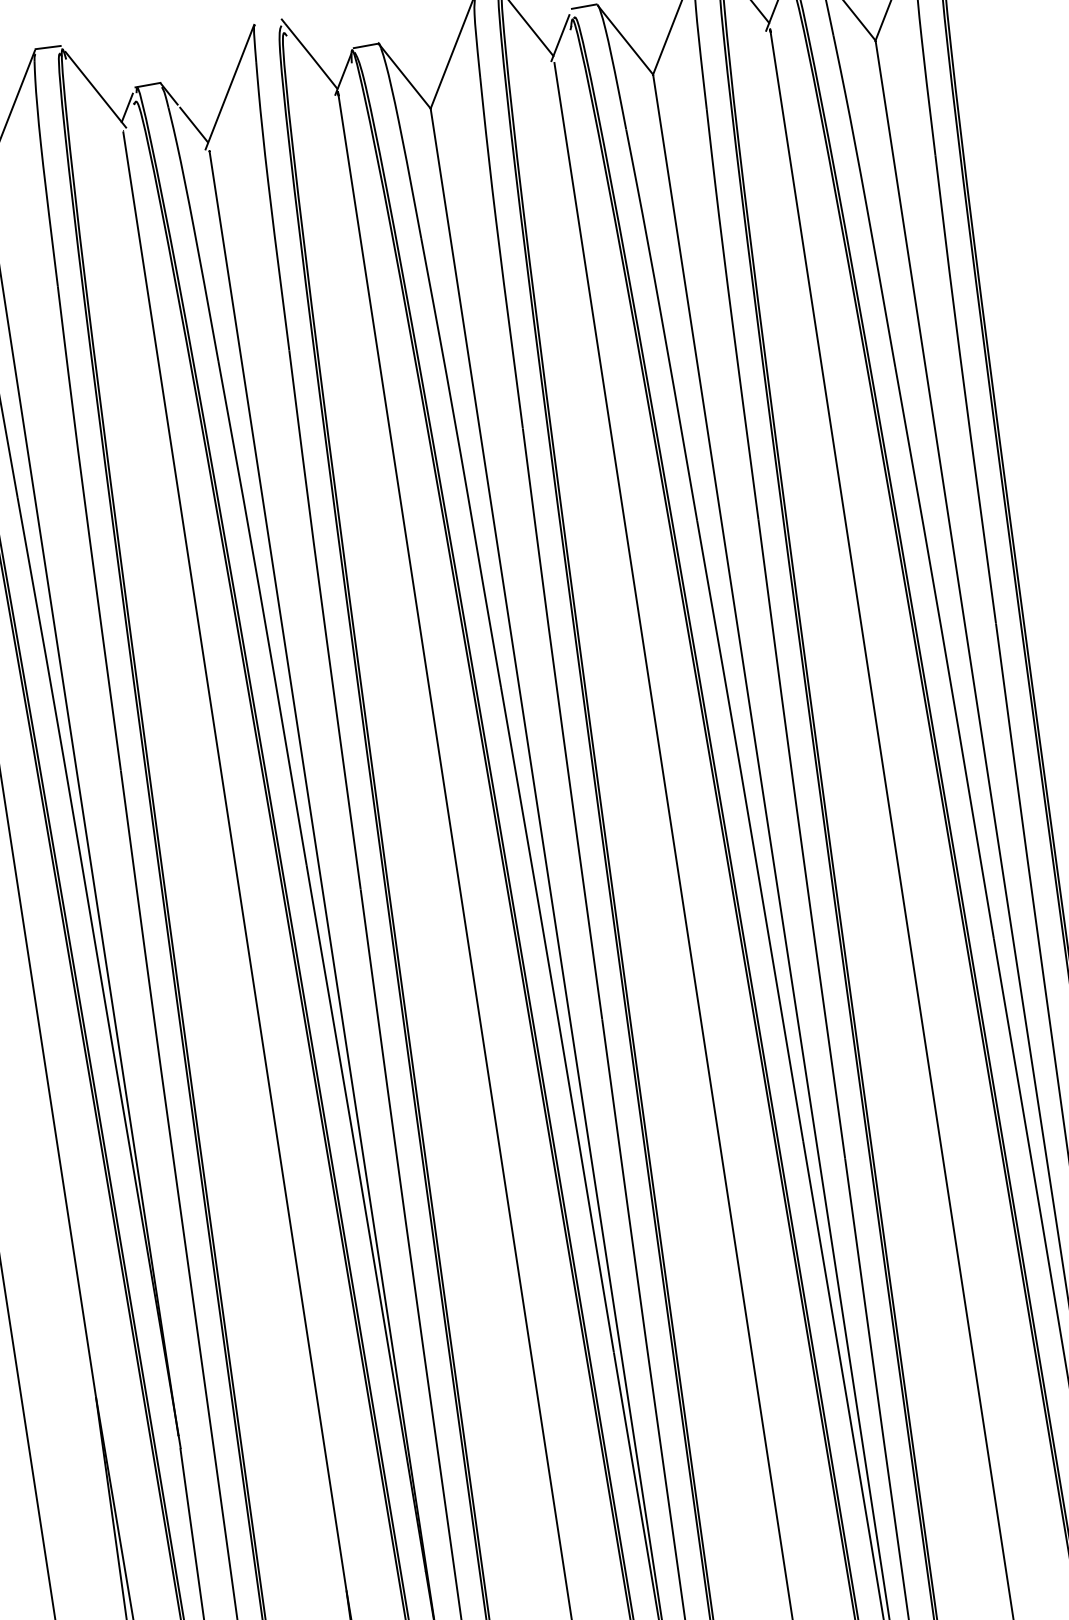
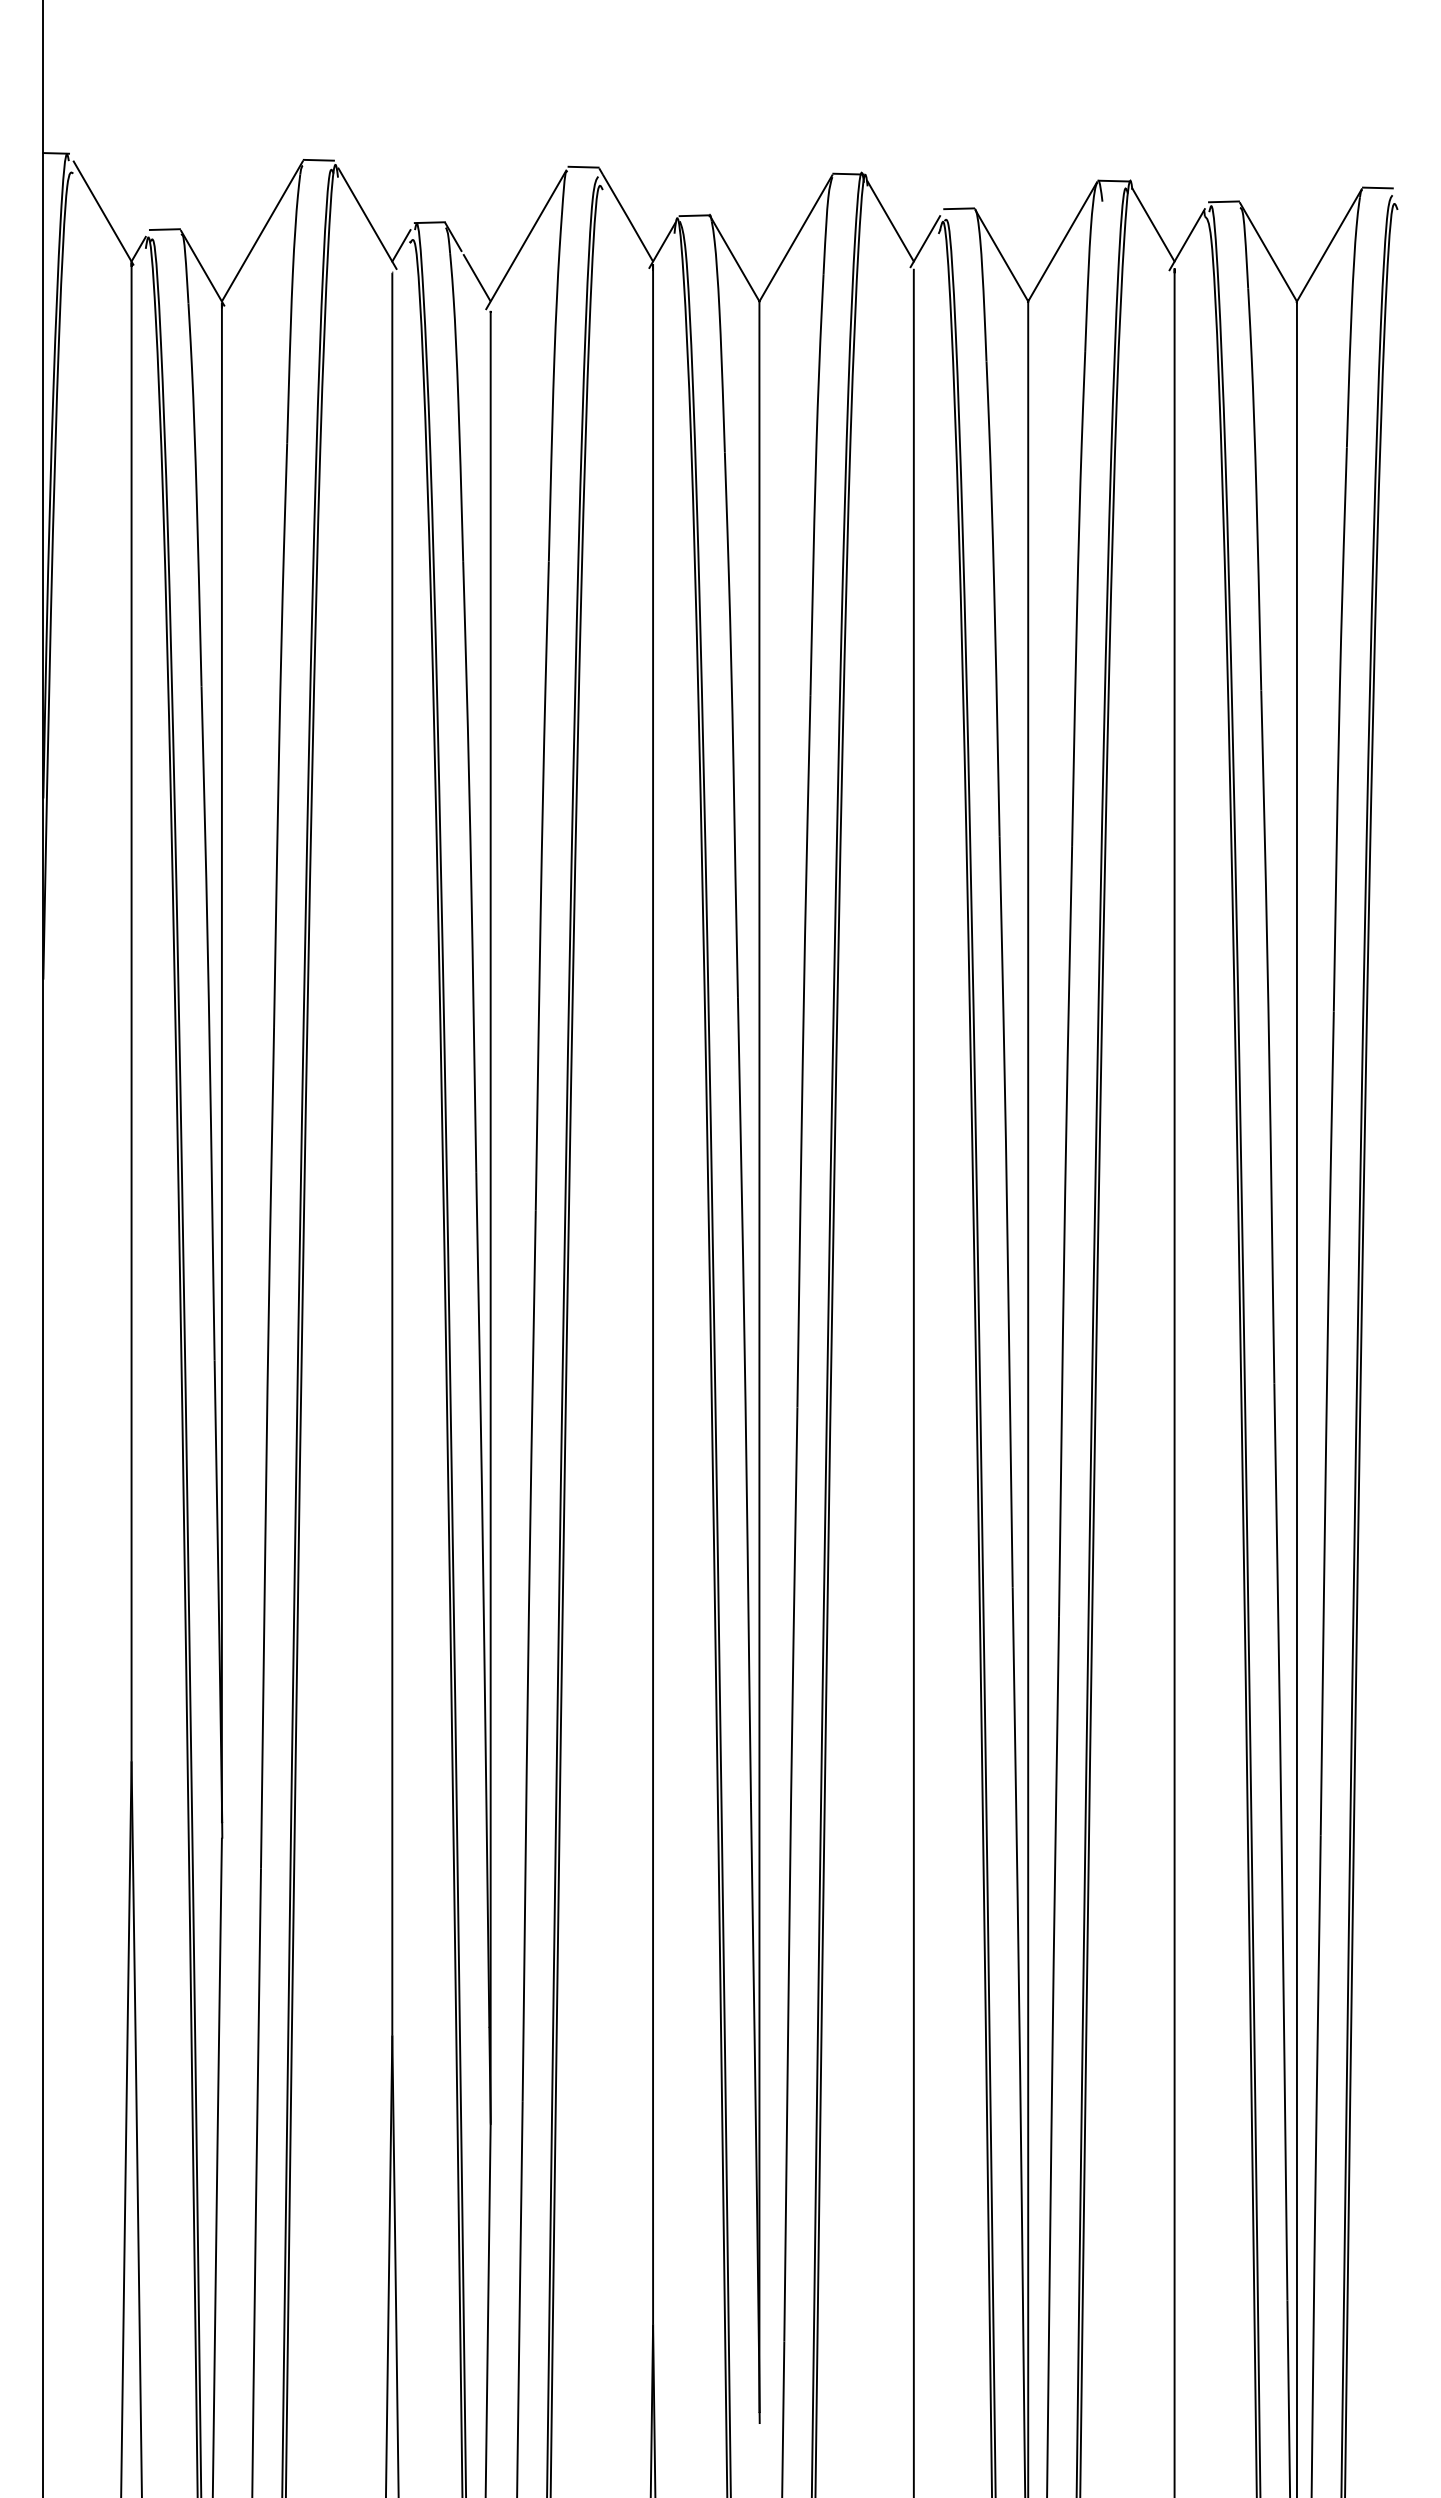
line: (267, 19) -> (583, 166), added

